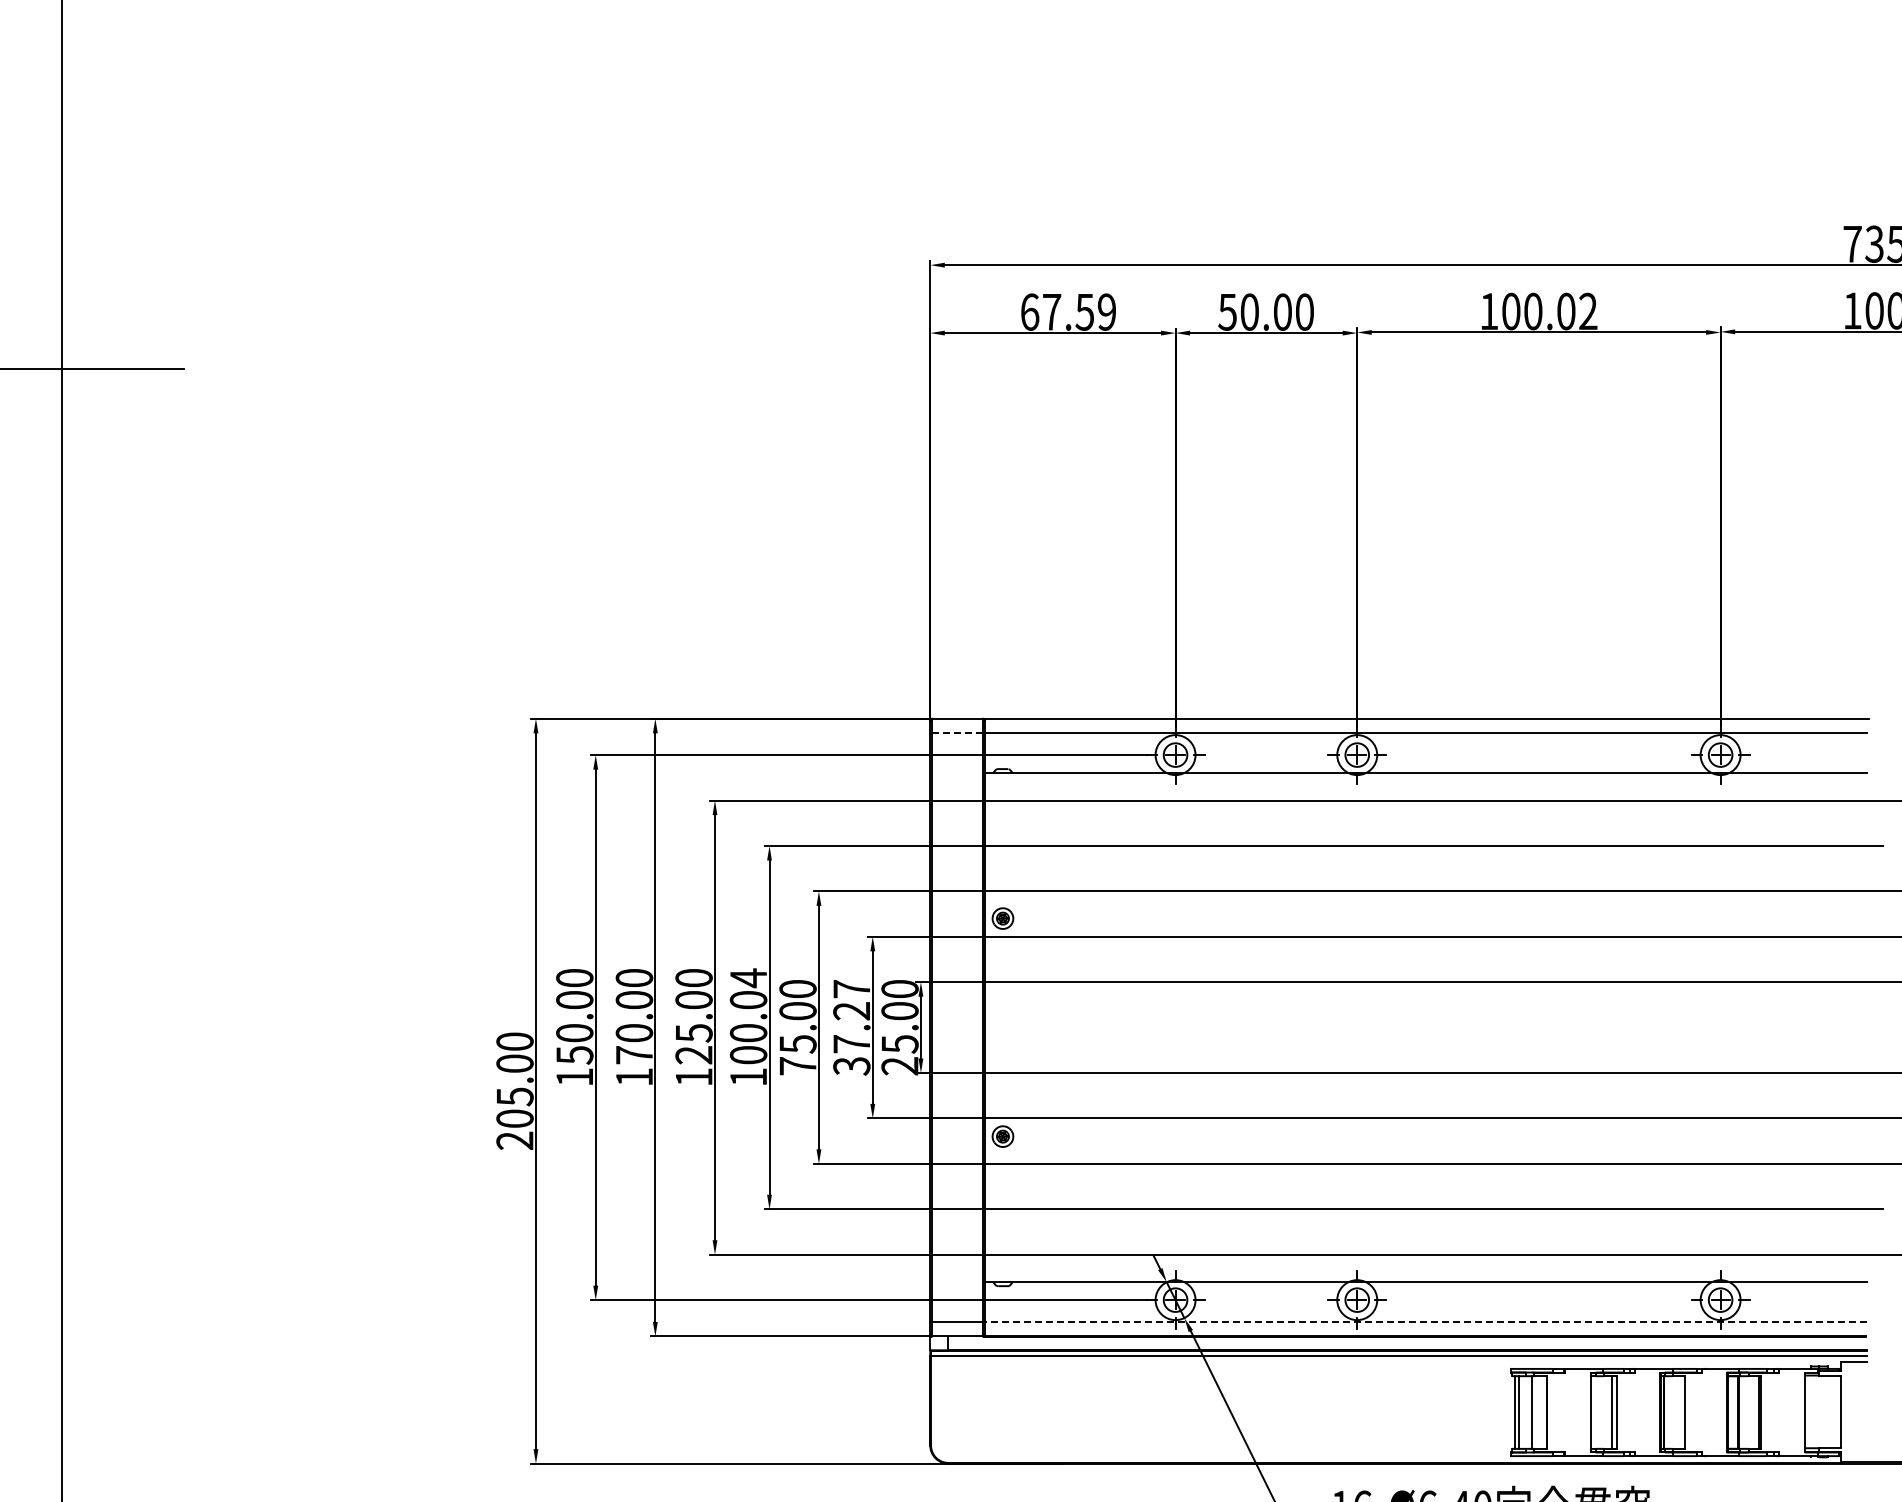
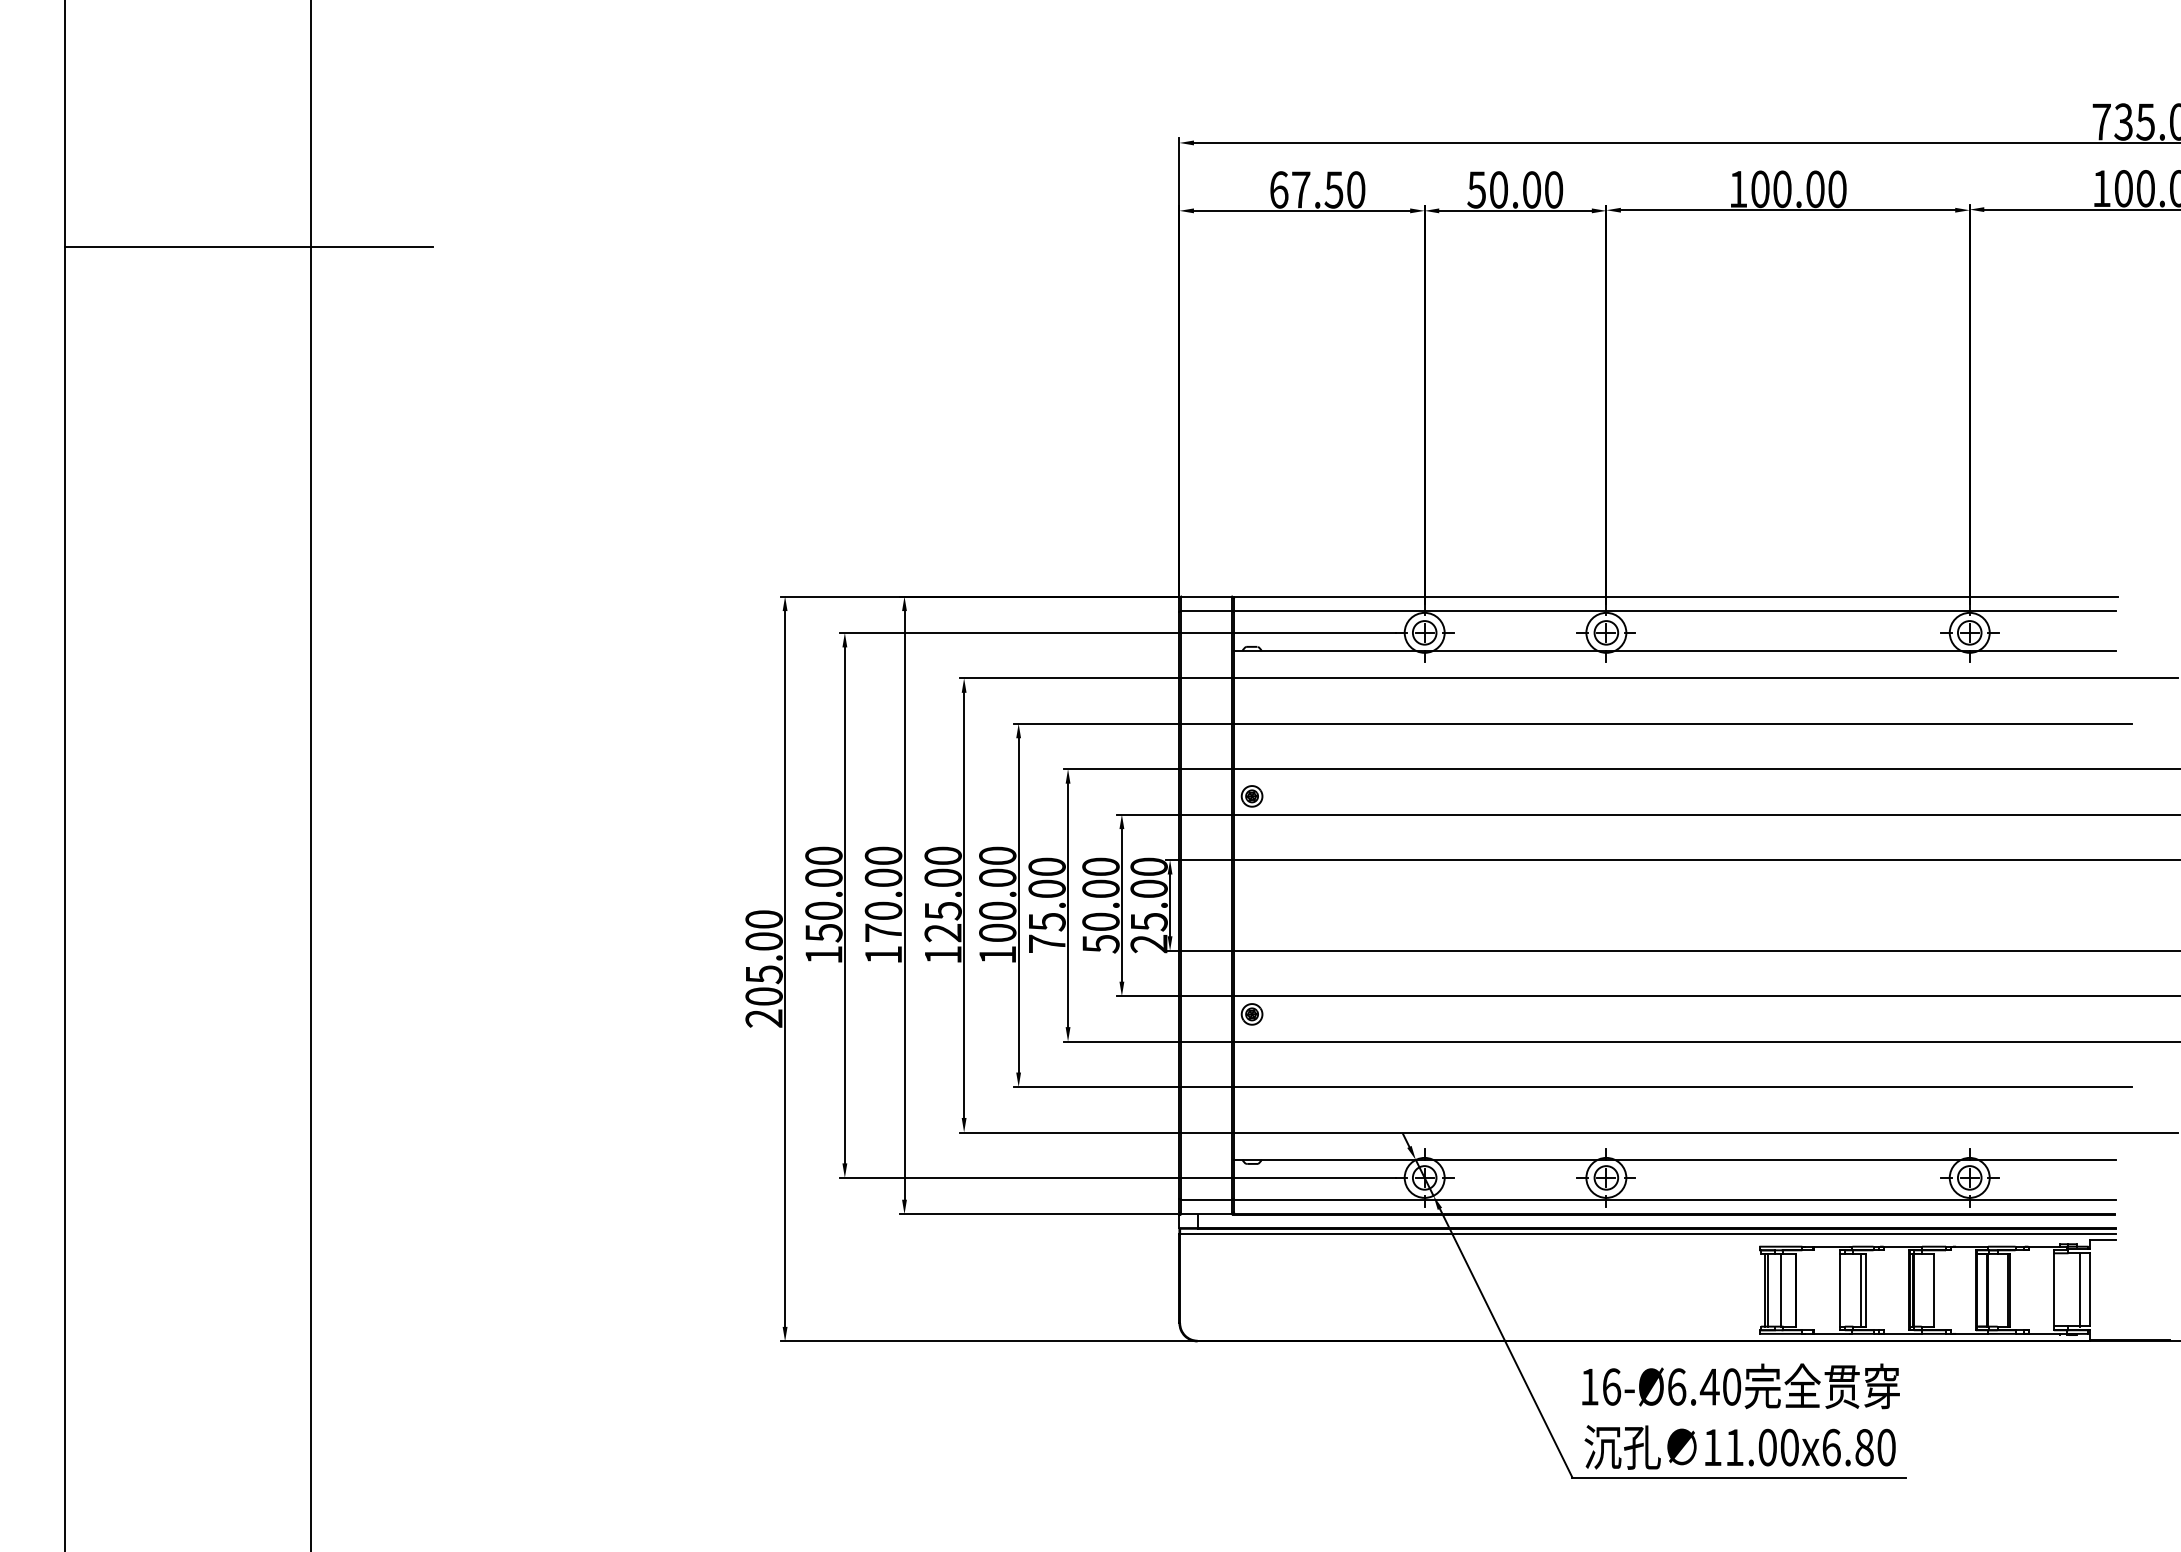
text: (1107, 311) -> (1356, 189), 67.59 -> 67.50
text: (1588, 311) -> (1837, 189), 100.02 -> 100.00
line: (958, 733) -> (1207, 611), dashed -> solid
text: (748, 977) -> (997, 855), 100.04 -> 100.00
text: (851, 1027) -> (1100, 905), 37.27 -> 50.00
line: (1425, 1321) -> (1674, 1199), dashed -> solid
line: (1830, 1411) -> (2079, 1289), added

